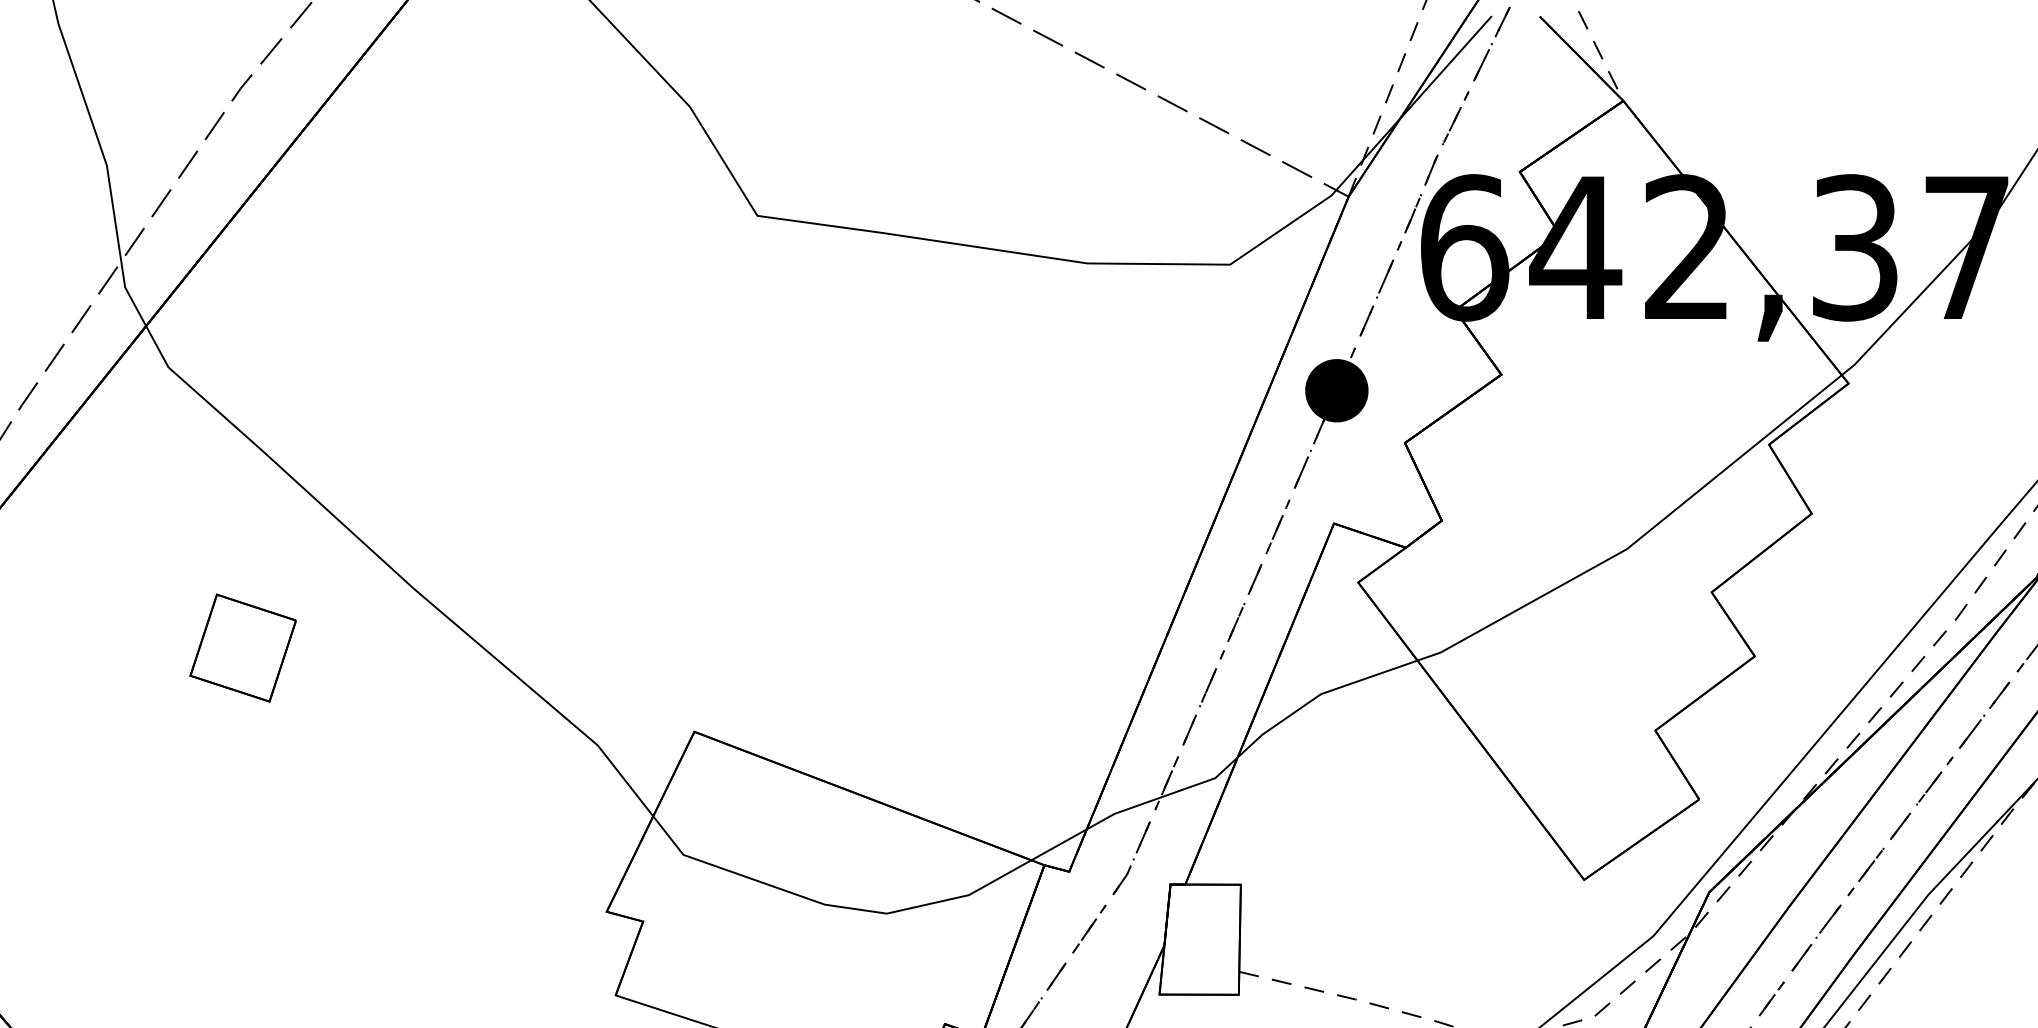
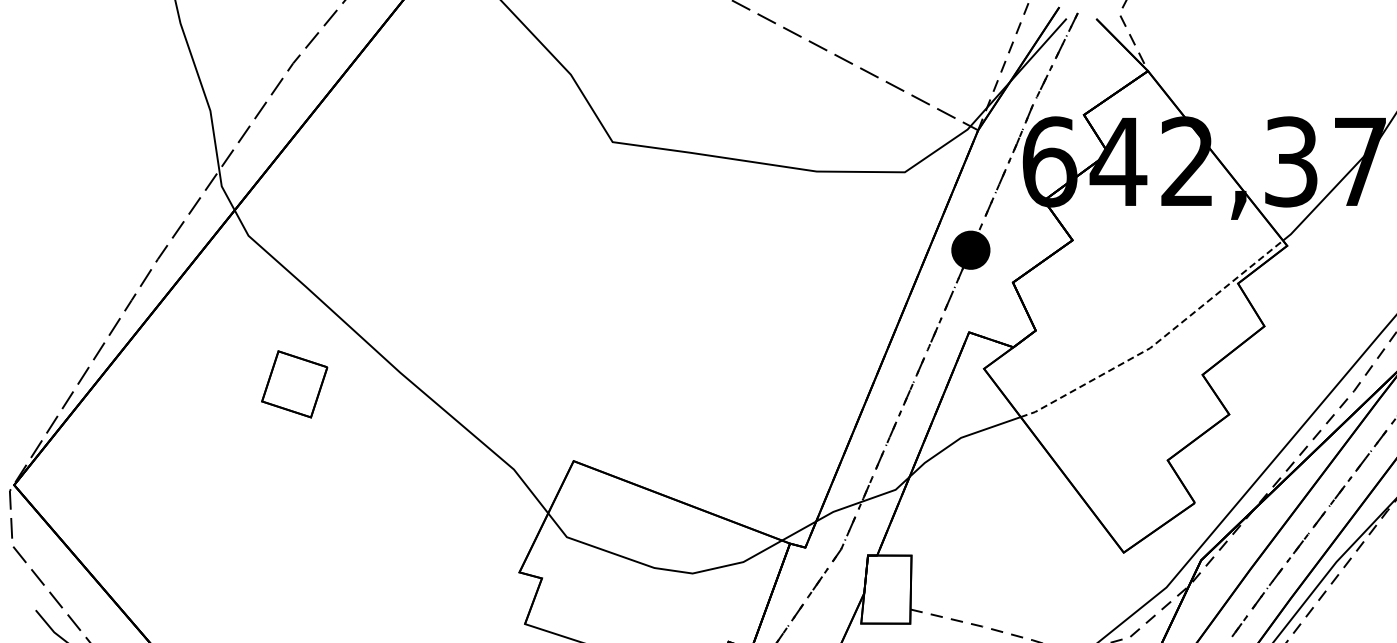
line: (1640, 538) -> (1158, 341), solid -> dashed
part: (242, 648) -> (294, 384), moved

